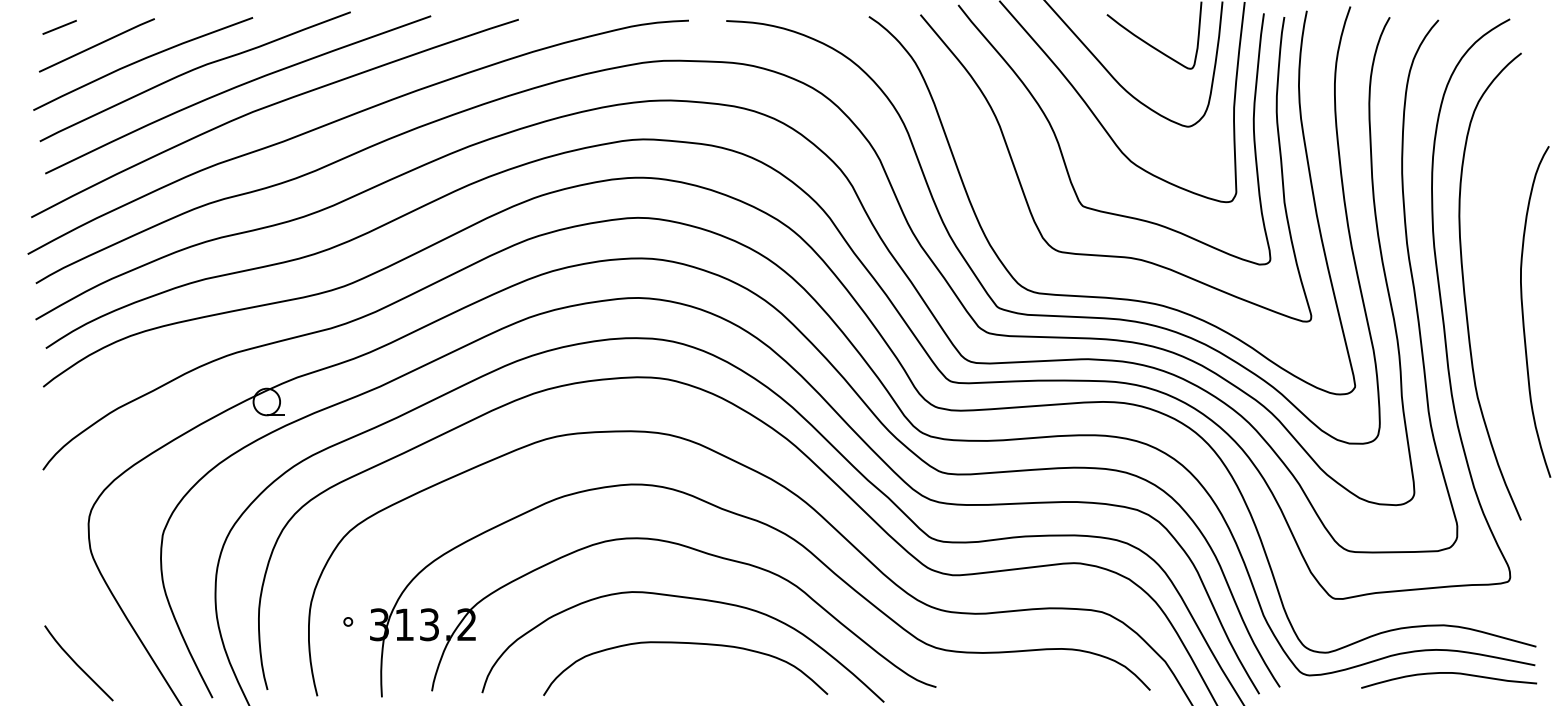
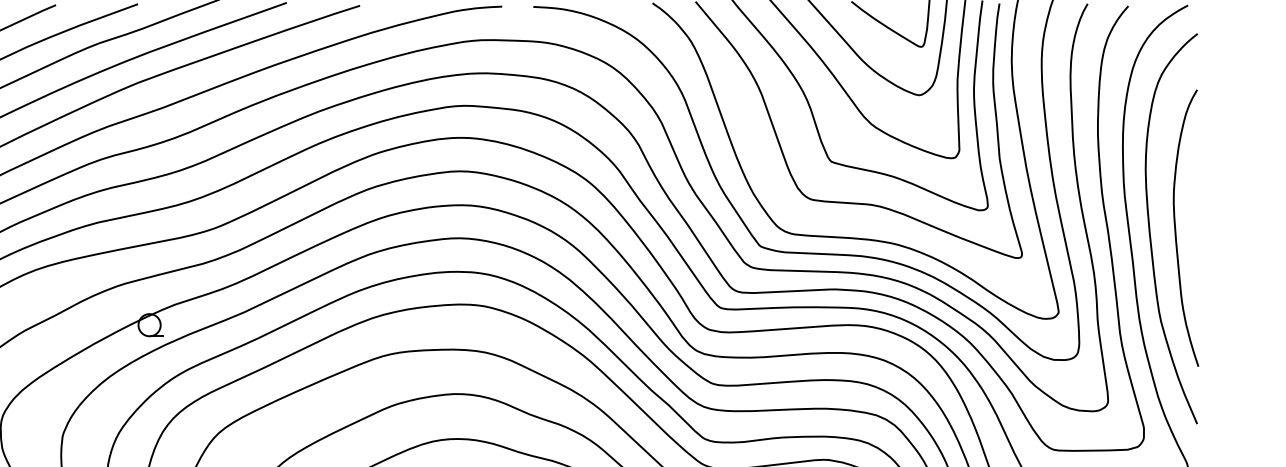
curve: (1523, 311) -> (1175, 227), moved

